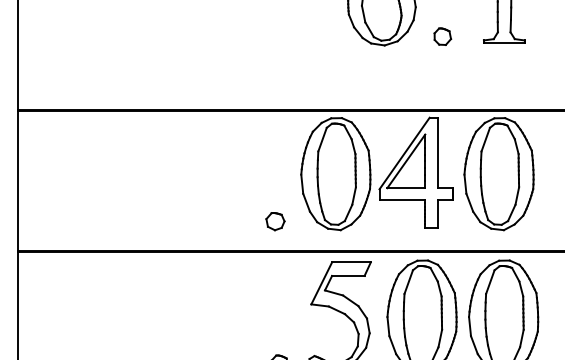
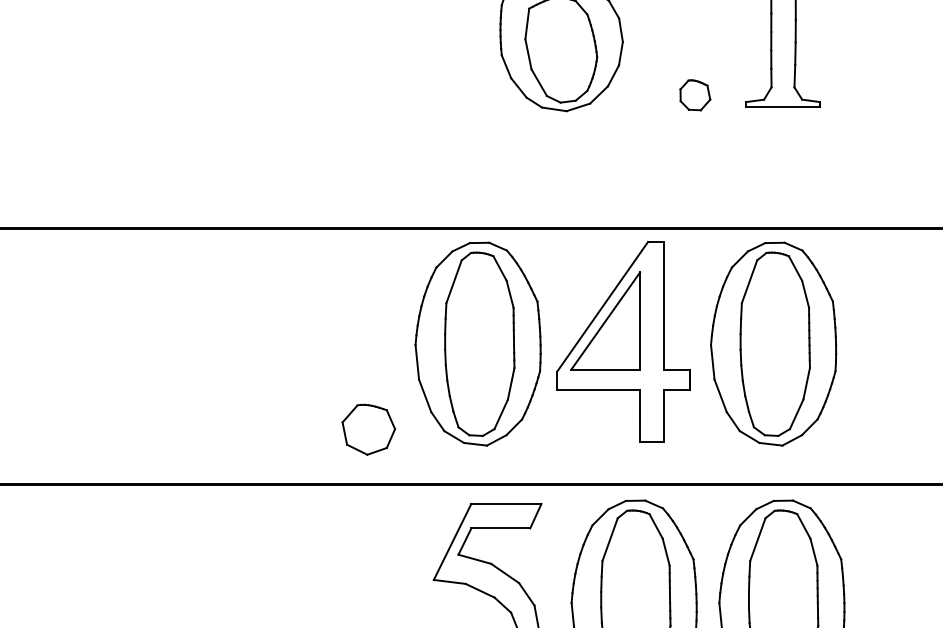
part: (442, 36) -> (694, 94), moved
part: (275, 221) -> (368, 429), size x1.6

